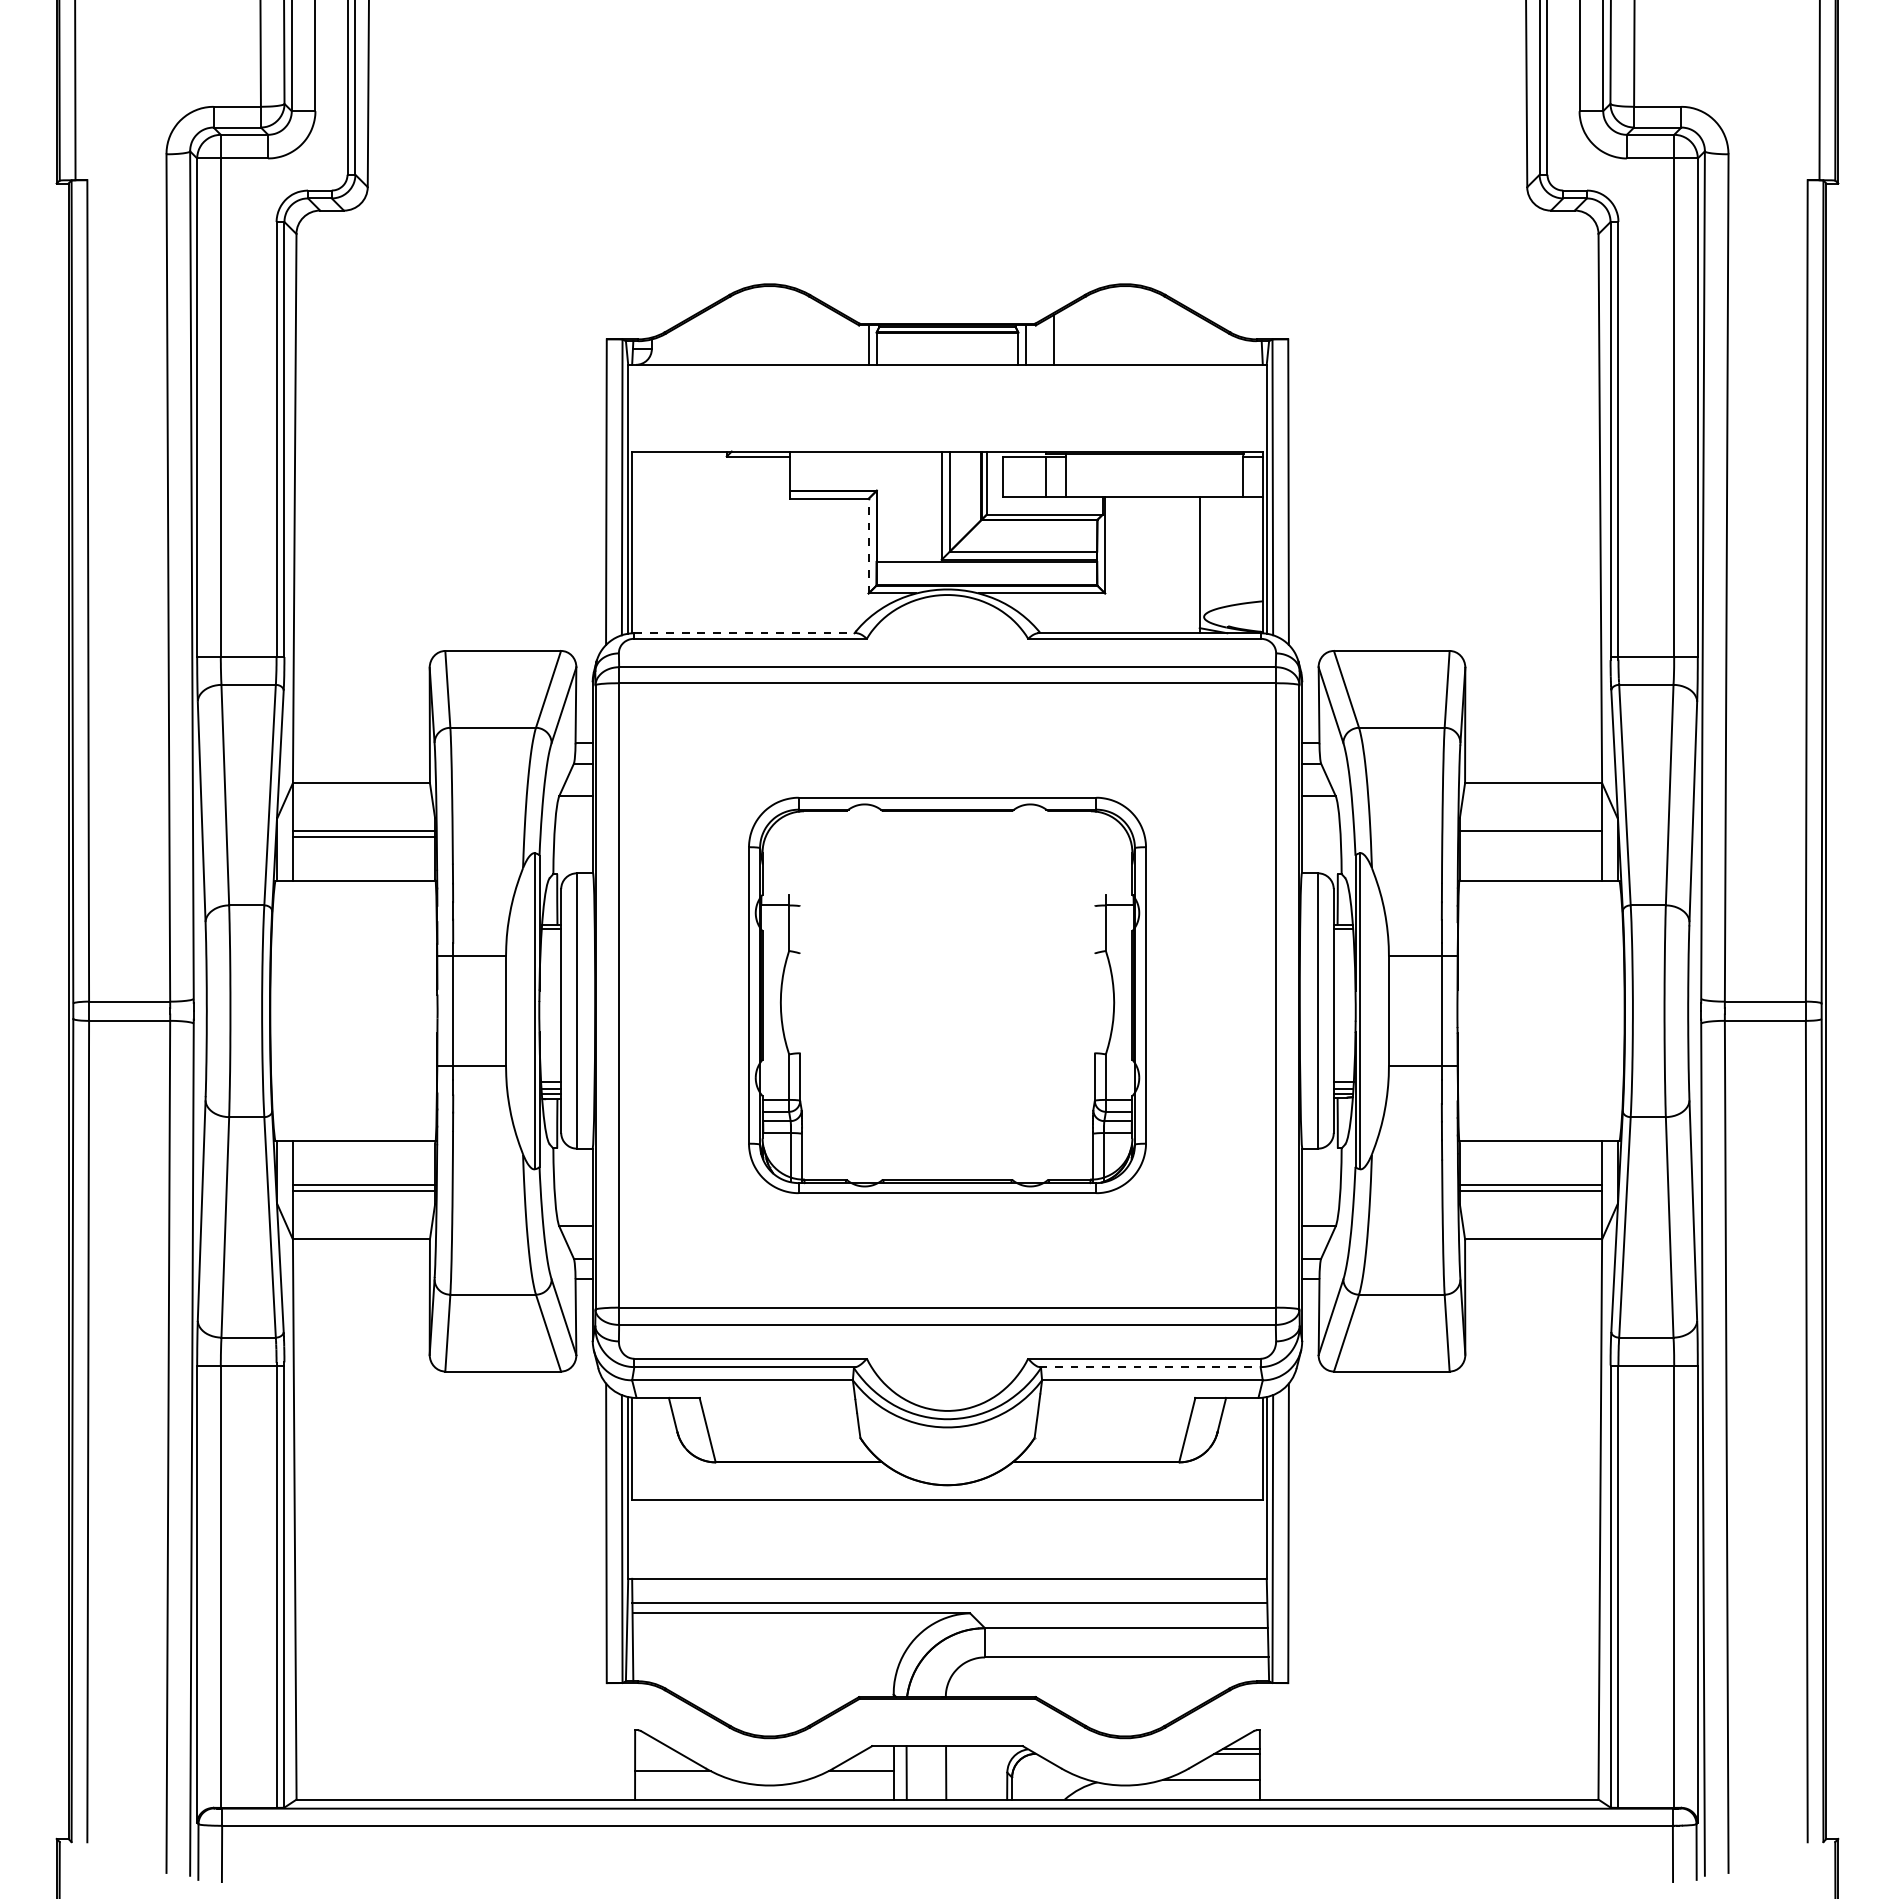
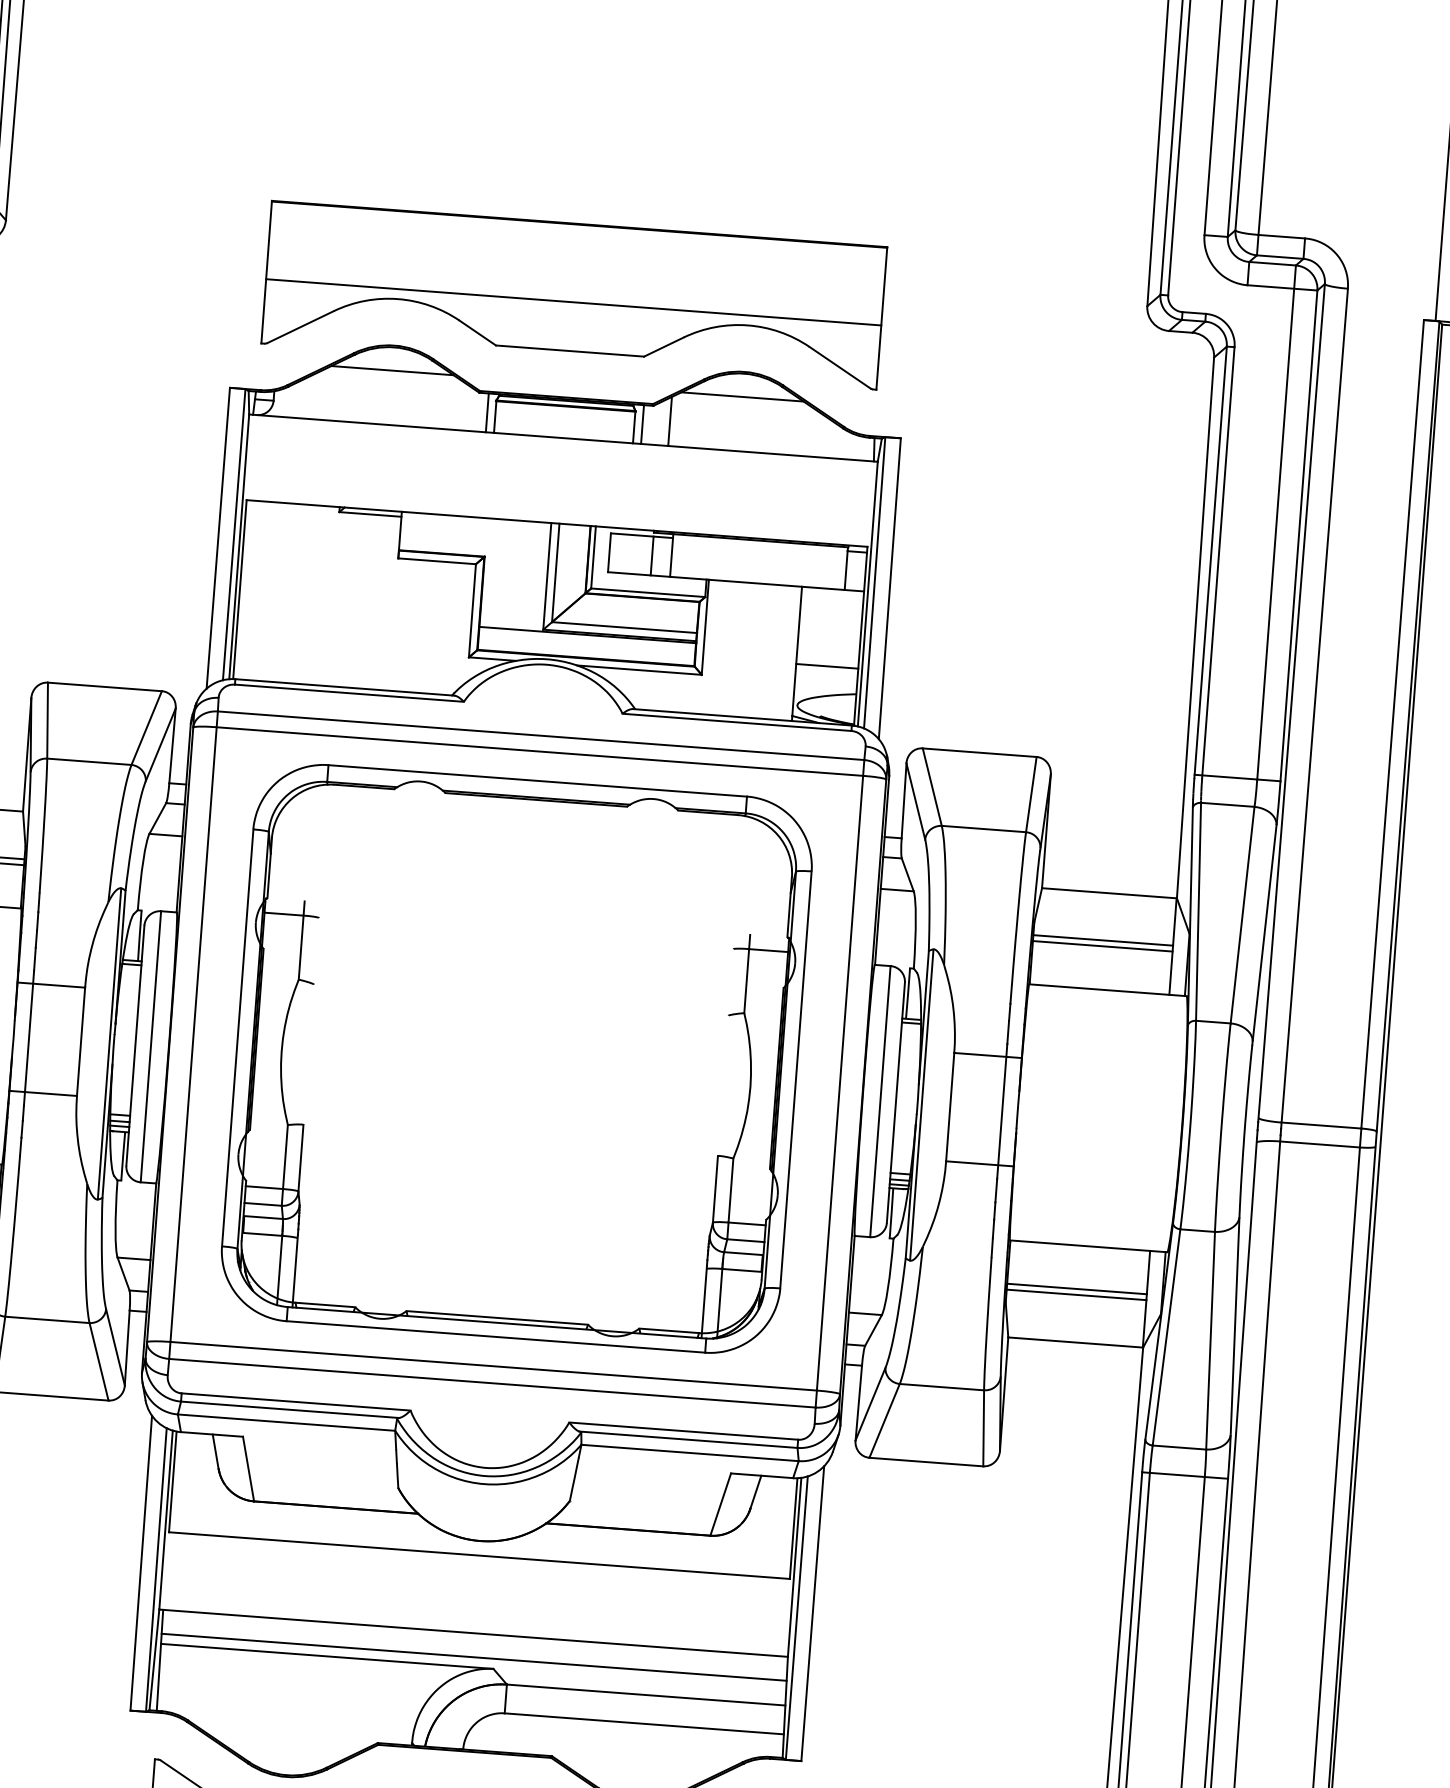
part: (947, 219) -> (574, 295), added
line: (769, 309) -> (392, 370), added
line: (1125, 309) -> (742, 396), added
line: (868, 545) -> (472, 610), dashed -> solid
line: (1230, 575) -> (826, 666), added
line: (746, 633) -> (345, 687), dashed -> solid
line: (1530, 837) -> (1102, 946), added
part: (947, 995) -> (516, 1058), size x1.43
line: (1149, 1367) -> (688, 1440), dashed -> solid

